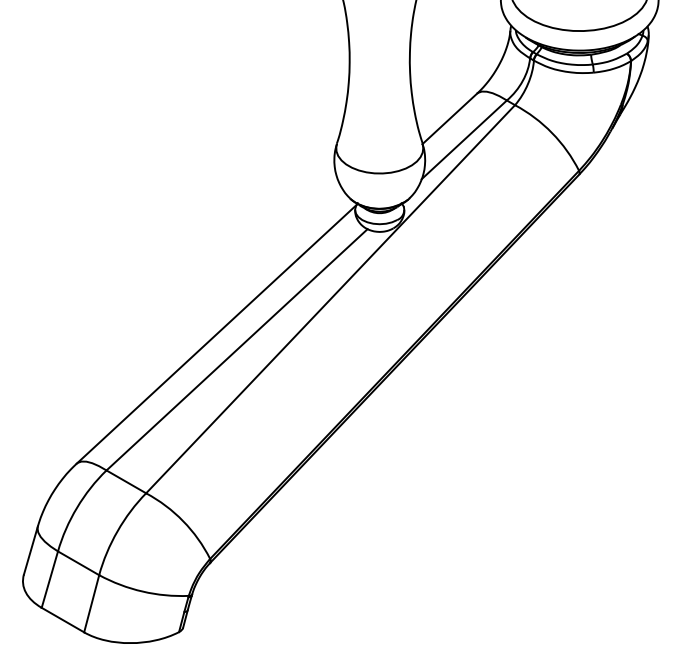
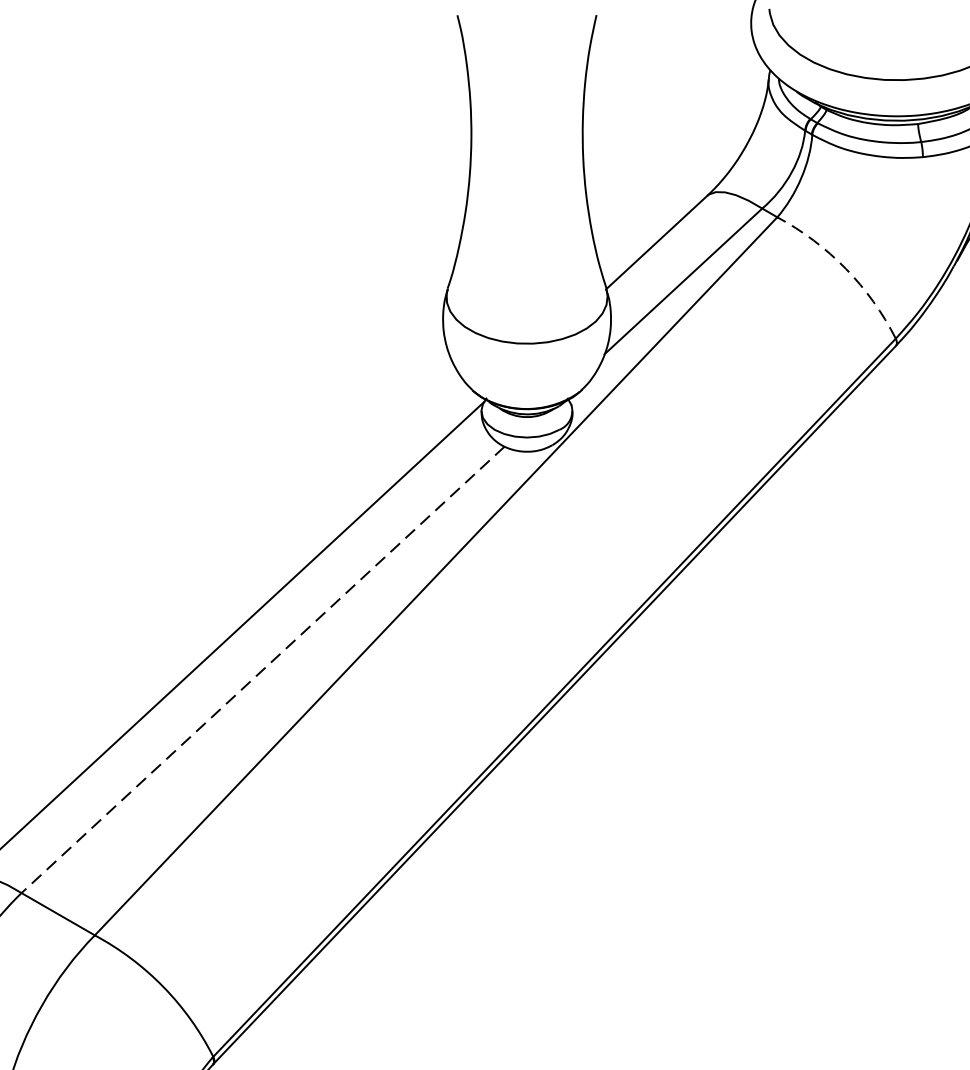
arc: (552, 133) -> (846, 269), solid -> dashed
line: (237, 349) -> (263, 669), solid -> dashed

